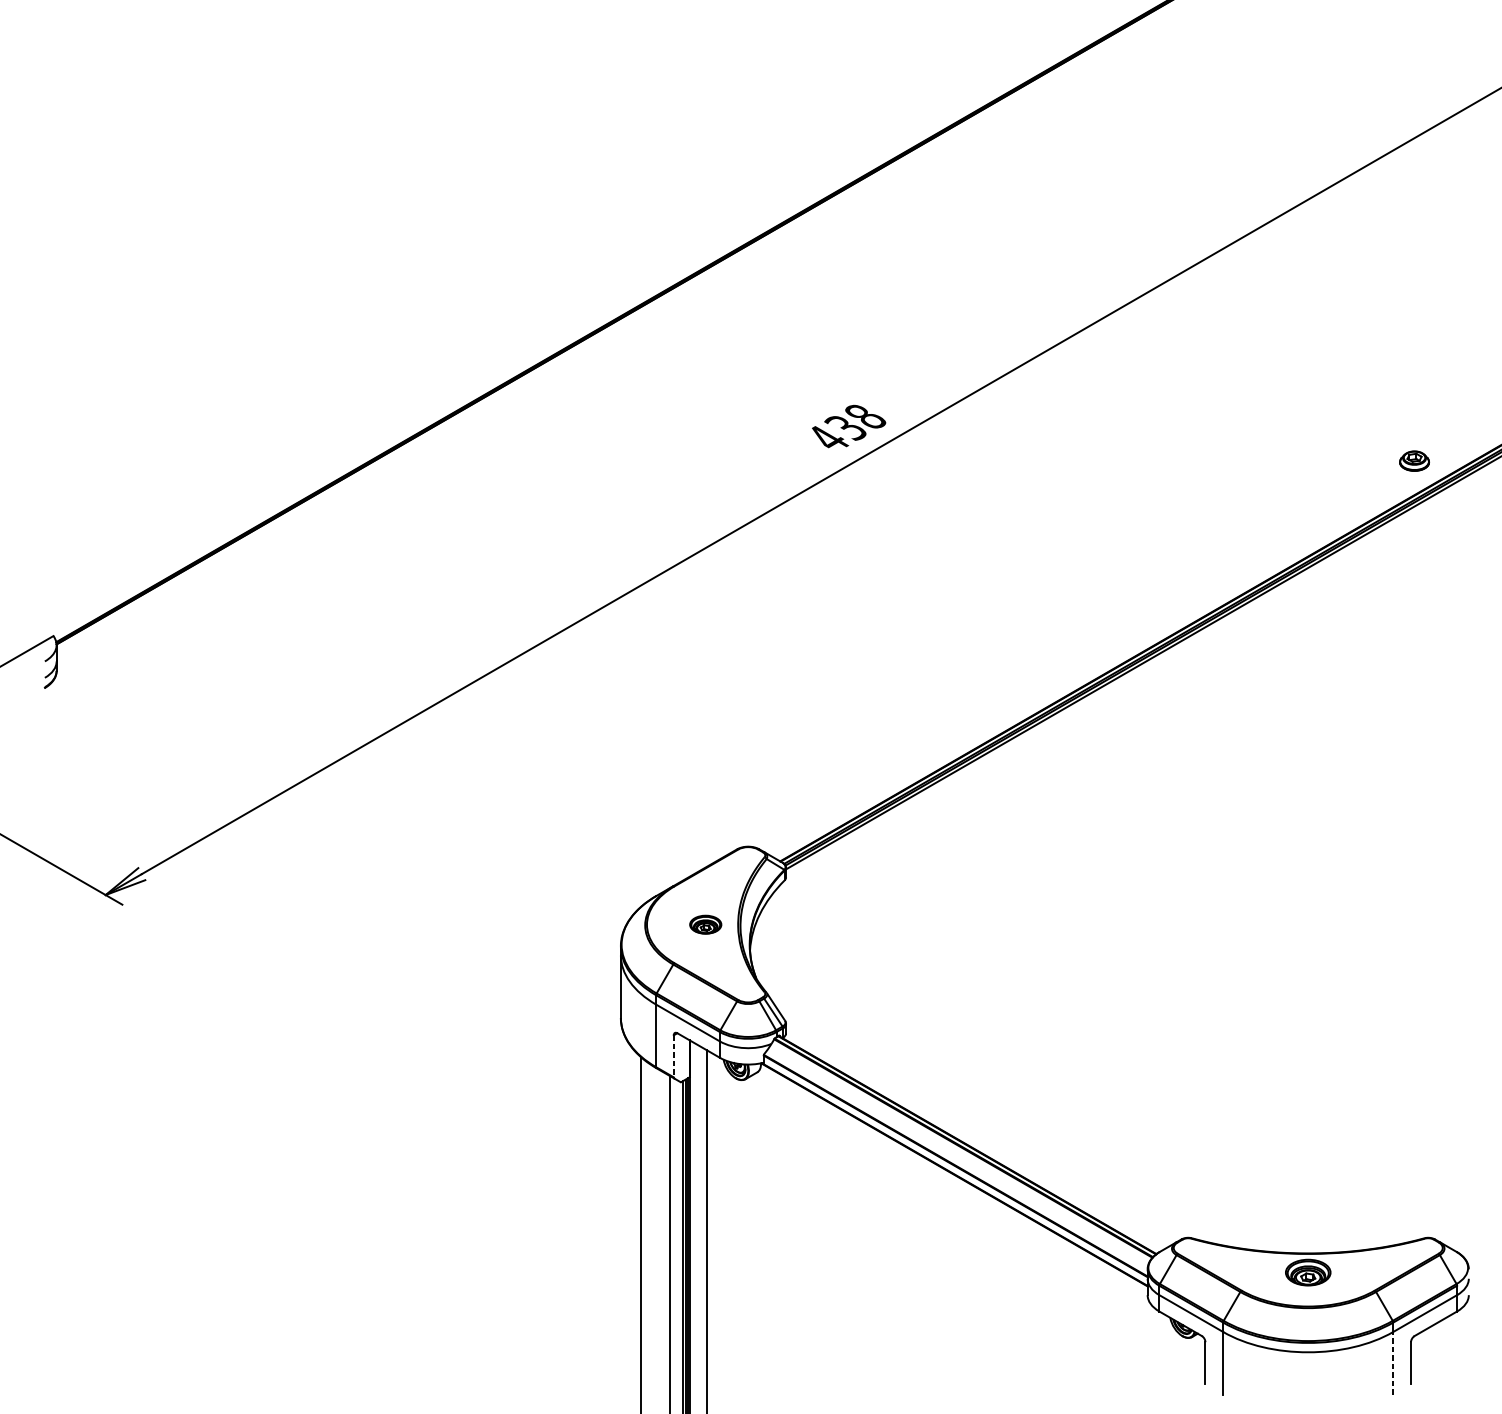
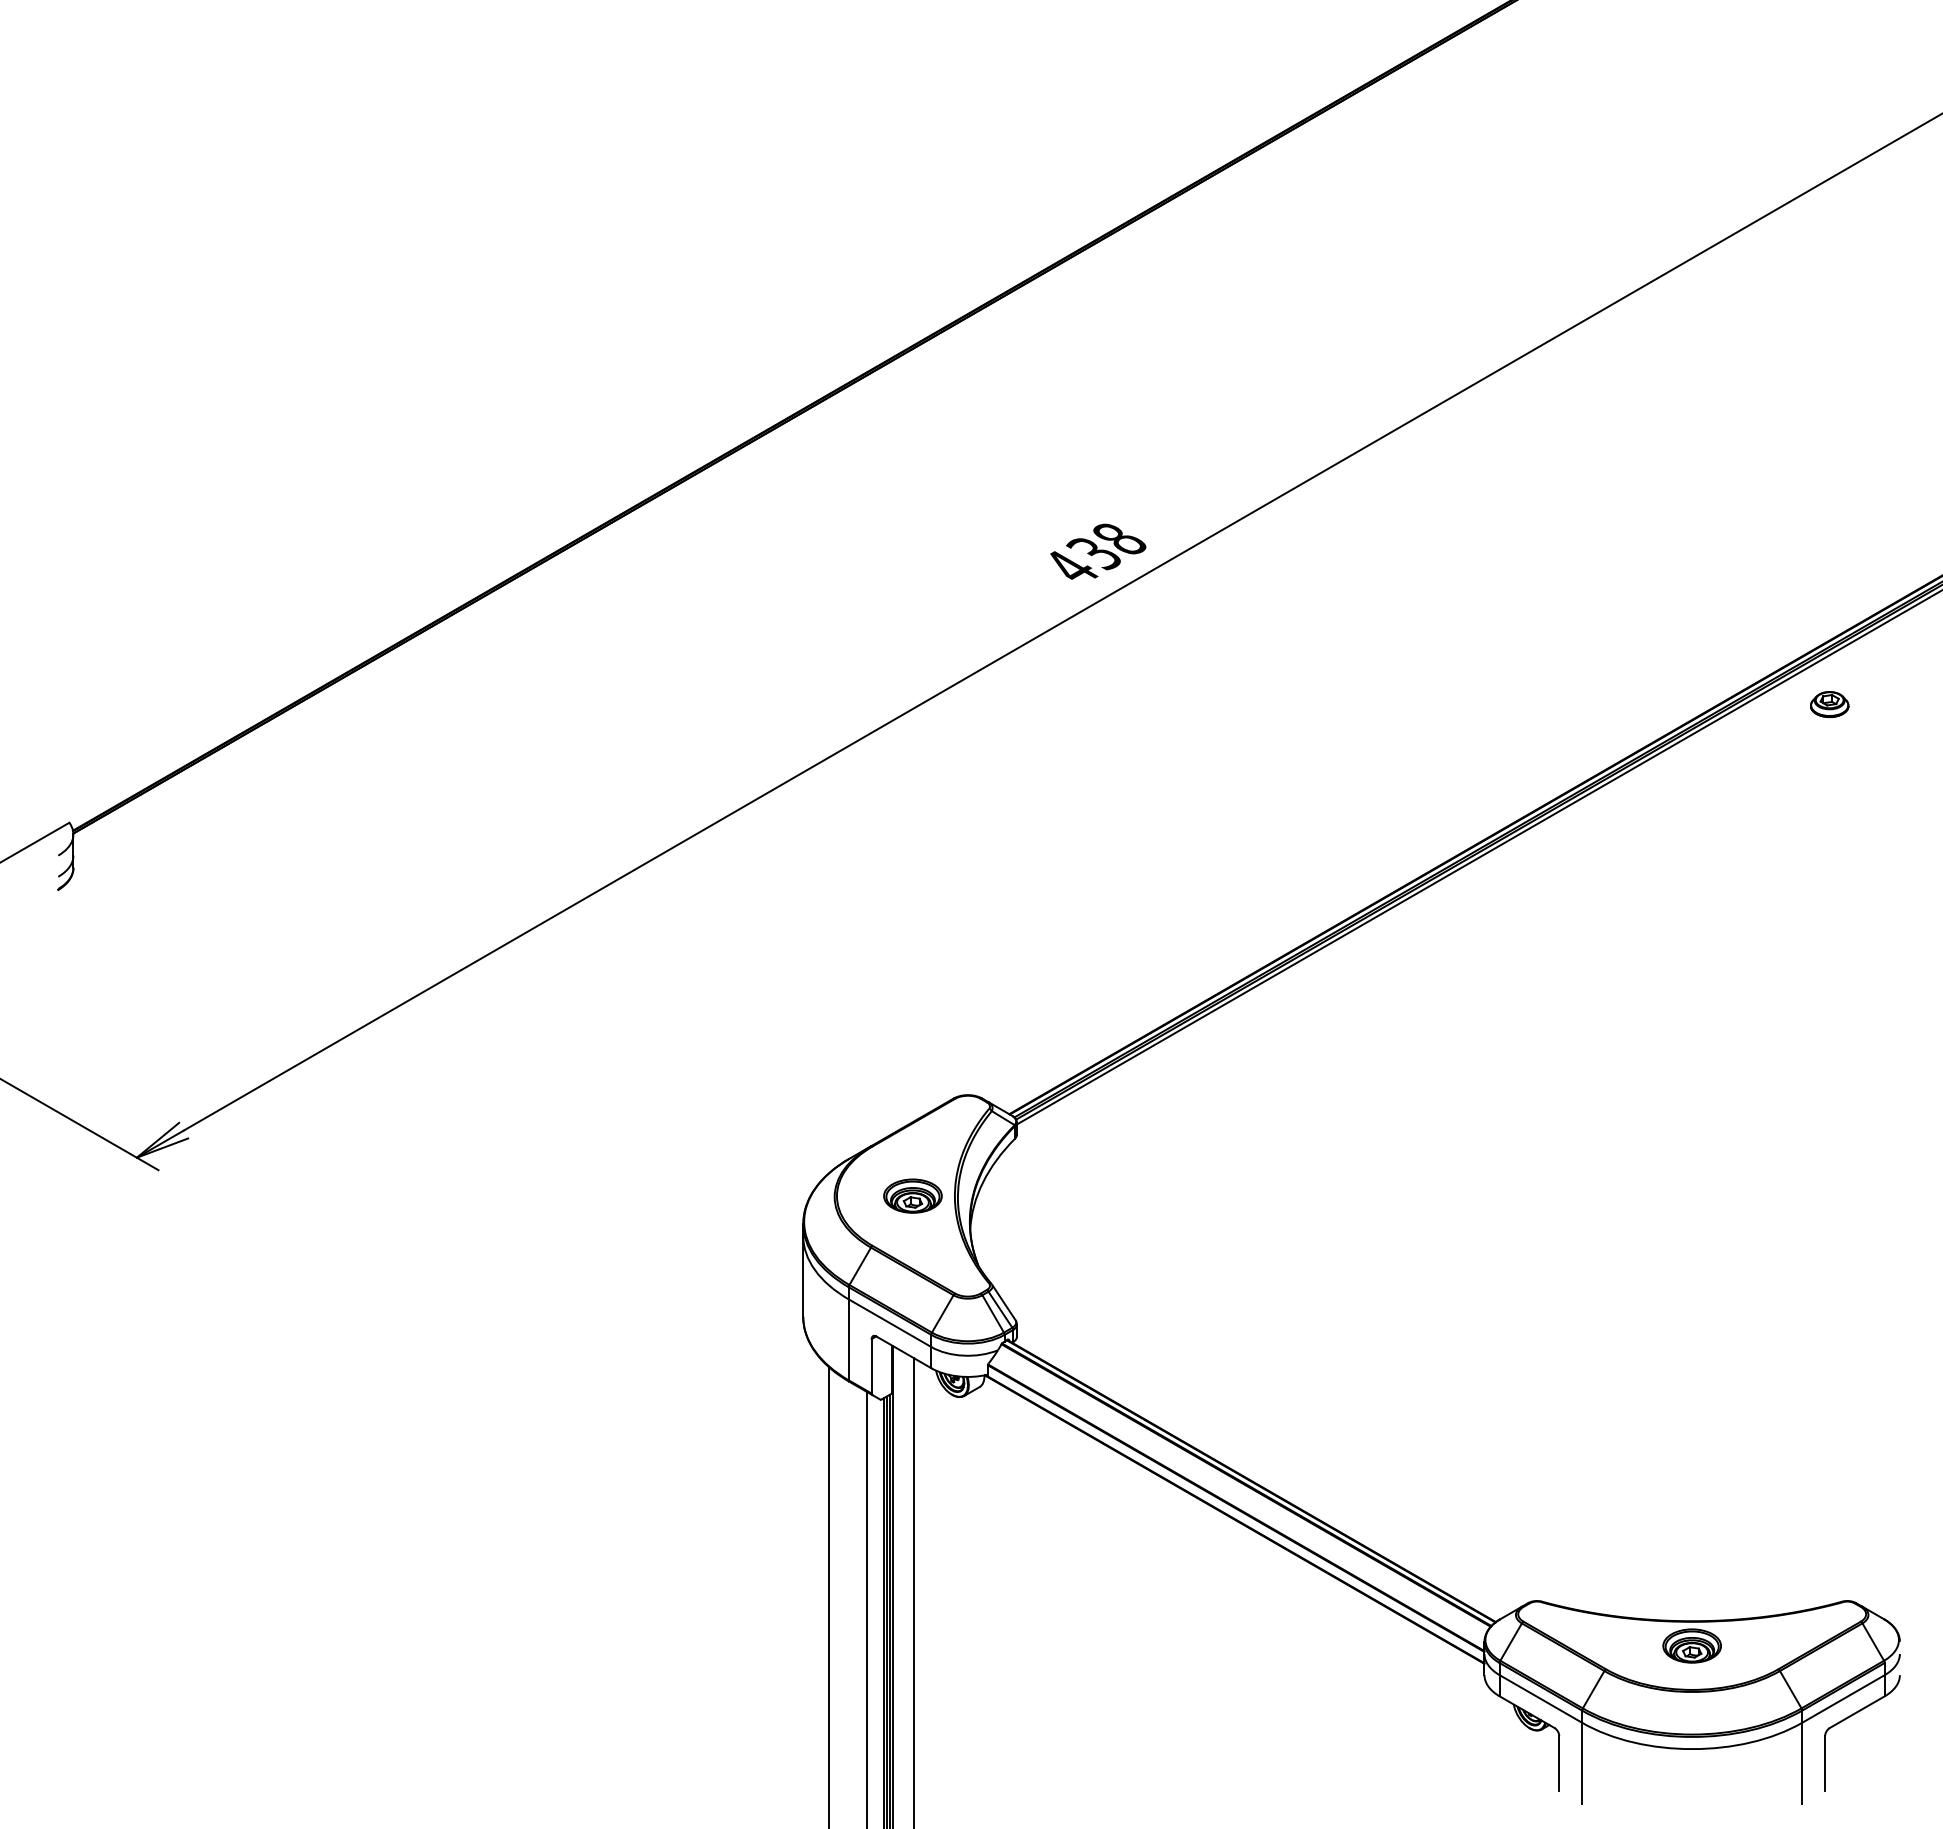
part: (1414, 461) -> (1829, 704), moved
part: (705, 924) -> (912, 1195), size x1.43
line: (673, 1056) -> (871, 1366), dashed -> solid
line: (1393, 1362) -> (1802, 1762), dashed -> solid

